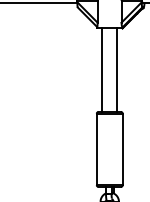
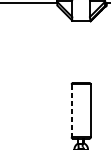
line: (102, 69) -> (75, 51), removed
line: (117, 69) -> (86, 51), removed
line: (96, 149) -> (71, 110), solid -> dashed

